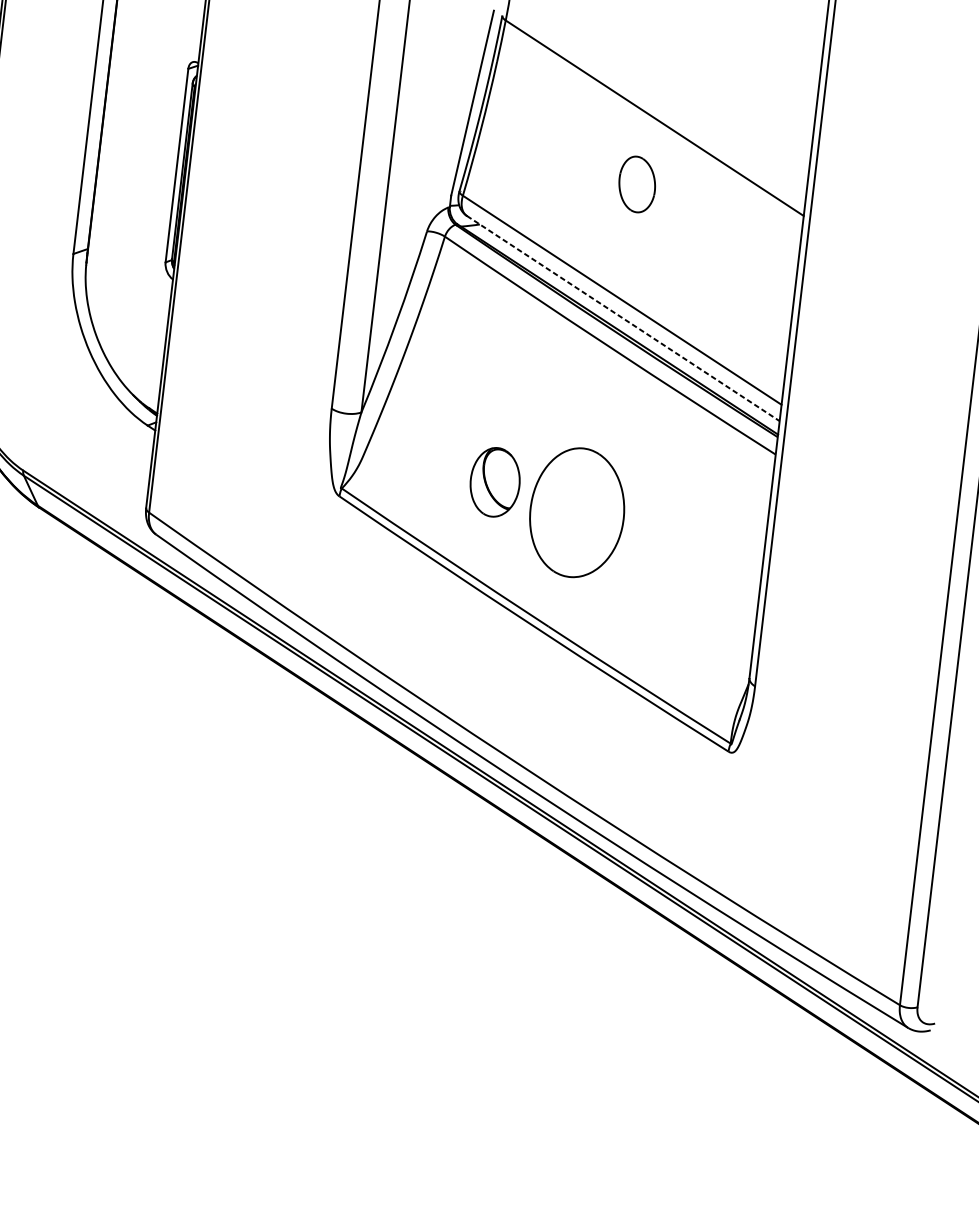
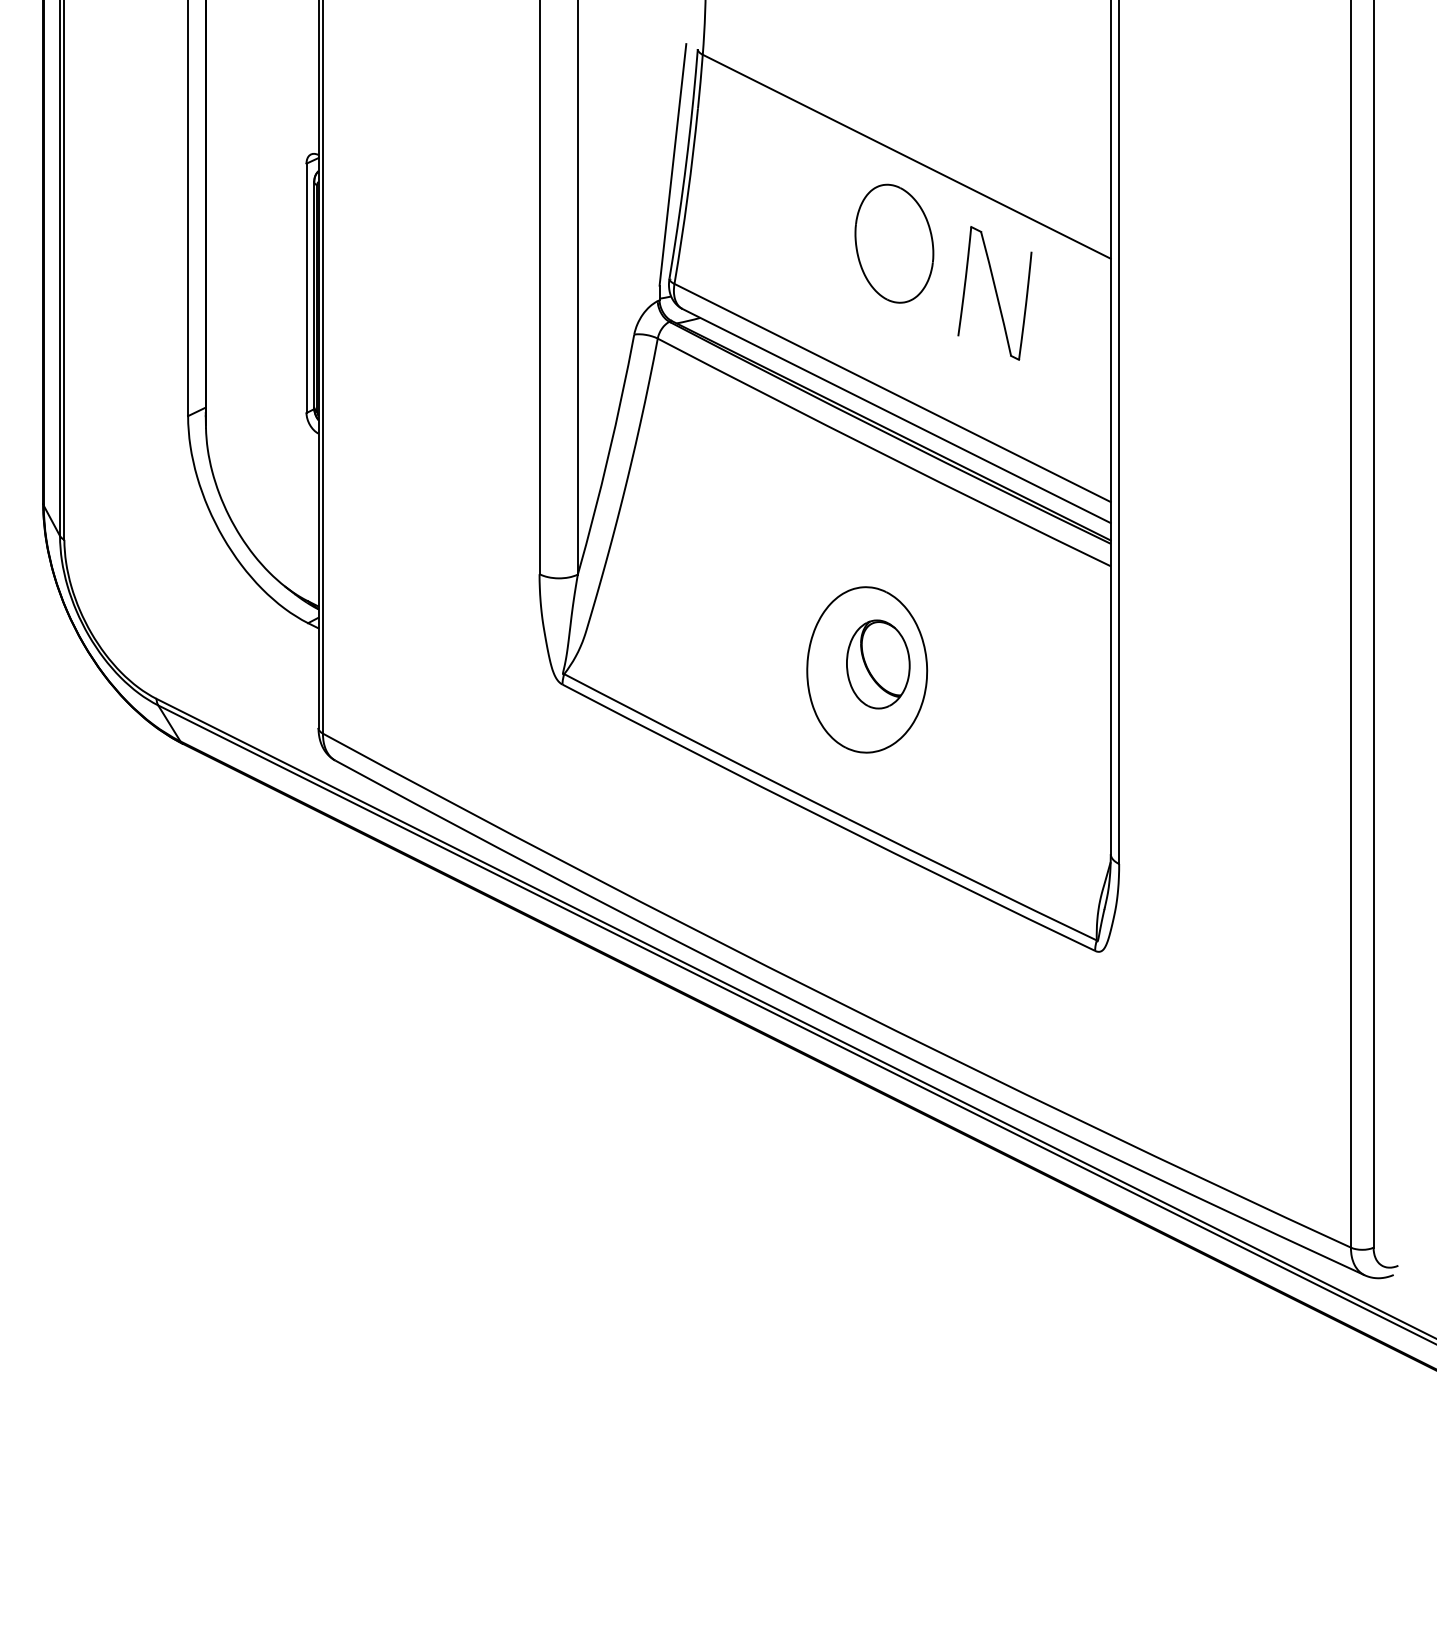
part: (637, 184) -> (894, 243), size x1.67
part: (710, 232) -> (994, 293), added
line: (623, 318) -> (897, 416), dashed -> solid
part: (495, 482) -> (878, 664), moved

